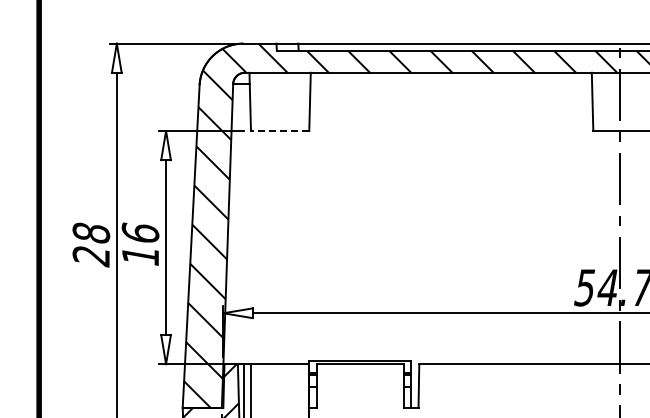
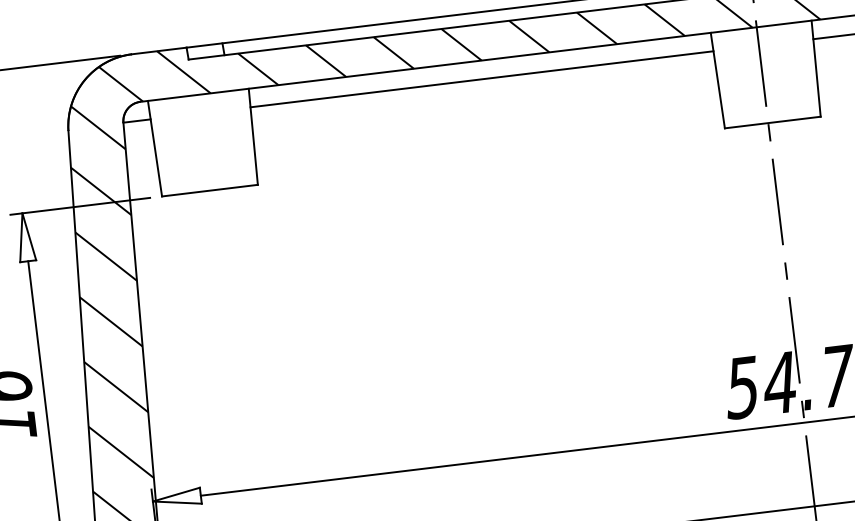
line: (451, 84) -> (482, 80), added
line: (279, 131) -> (209, 191), dashed -> solid

